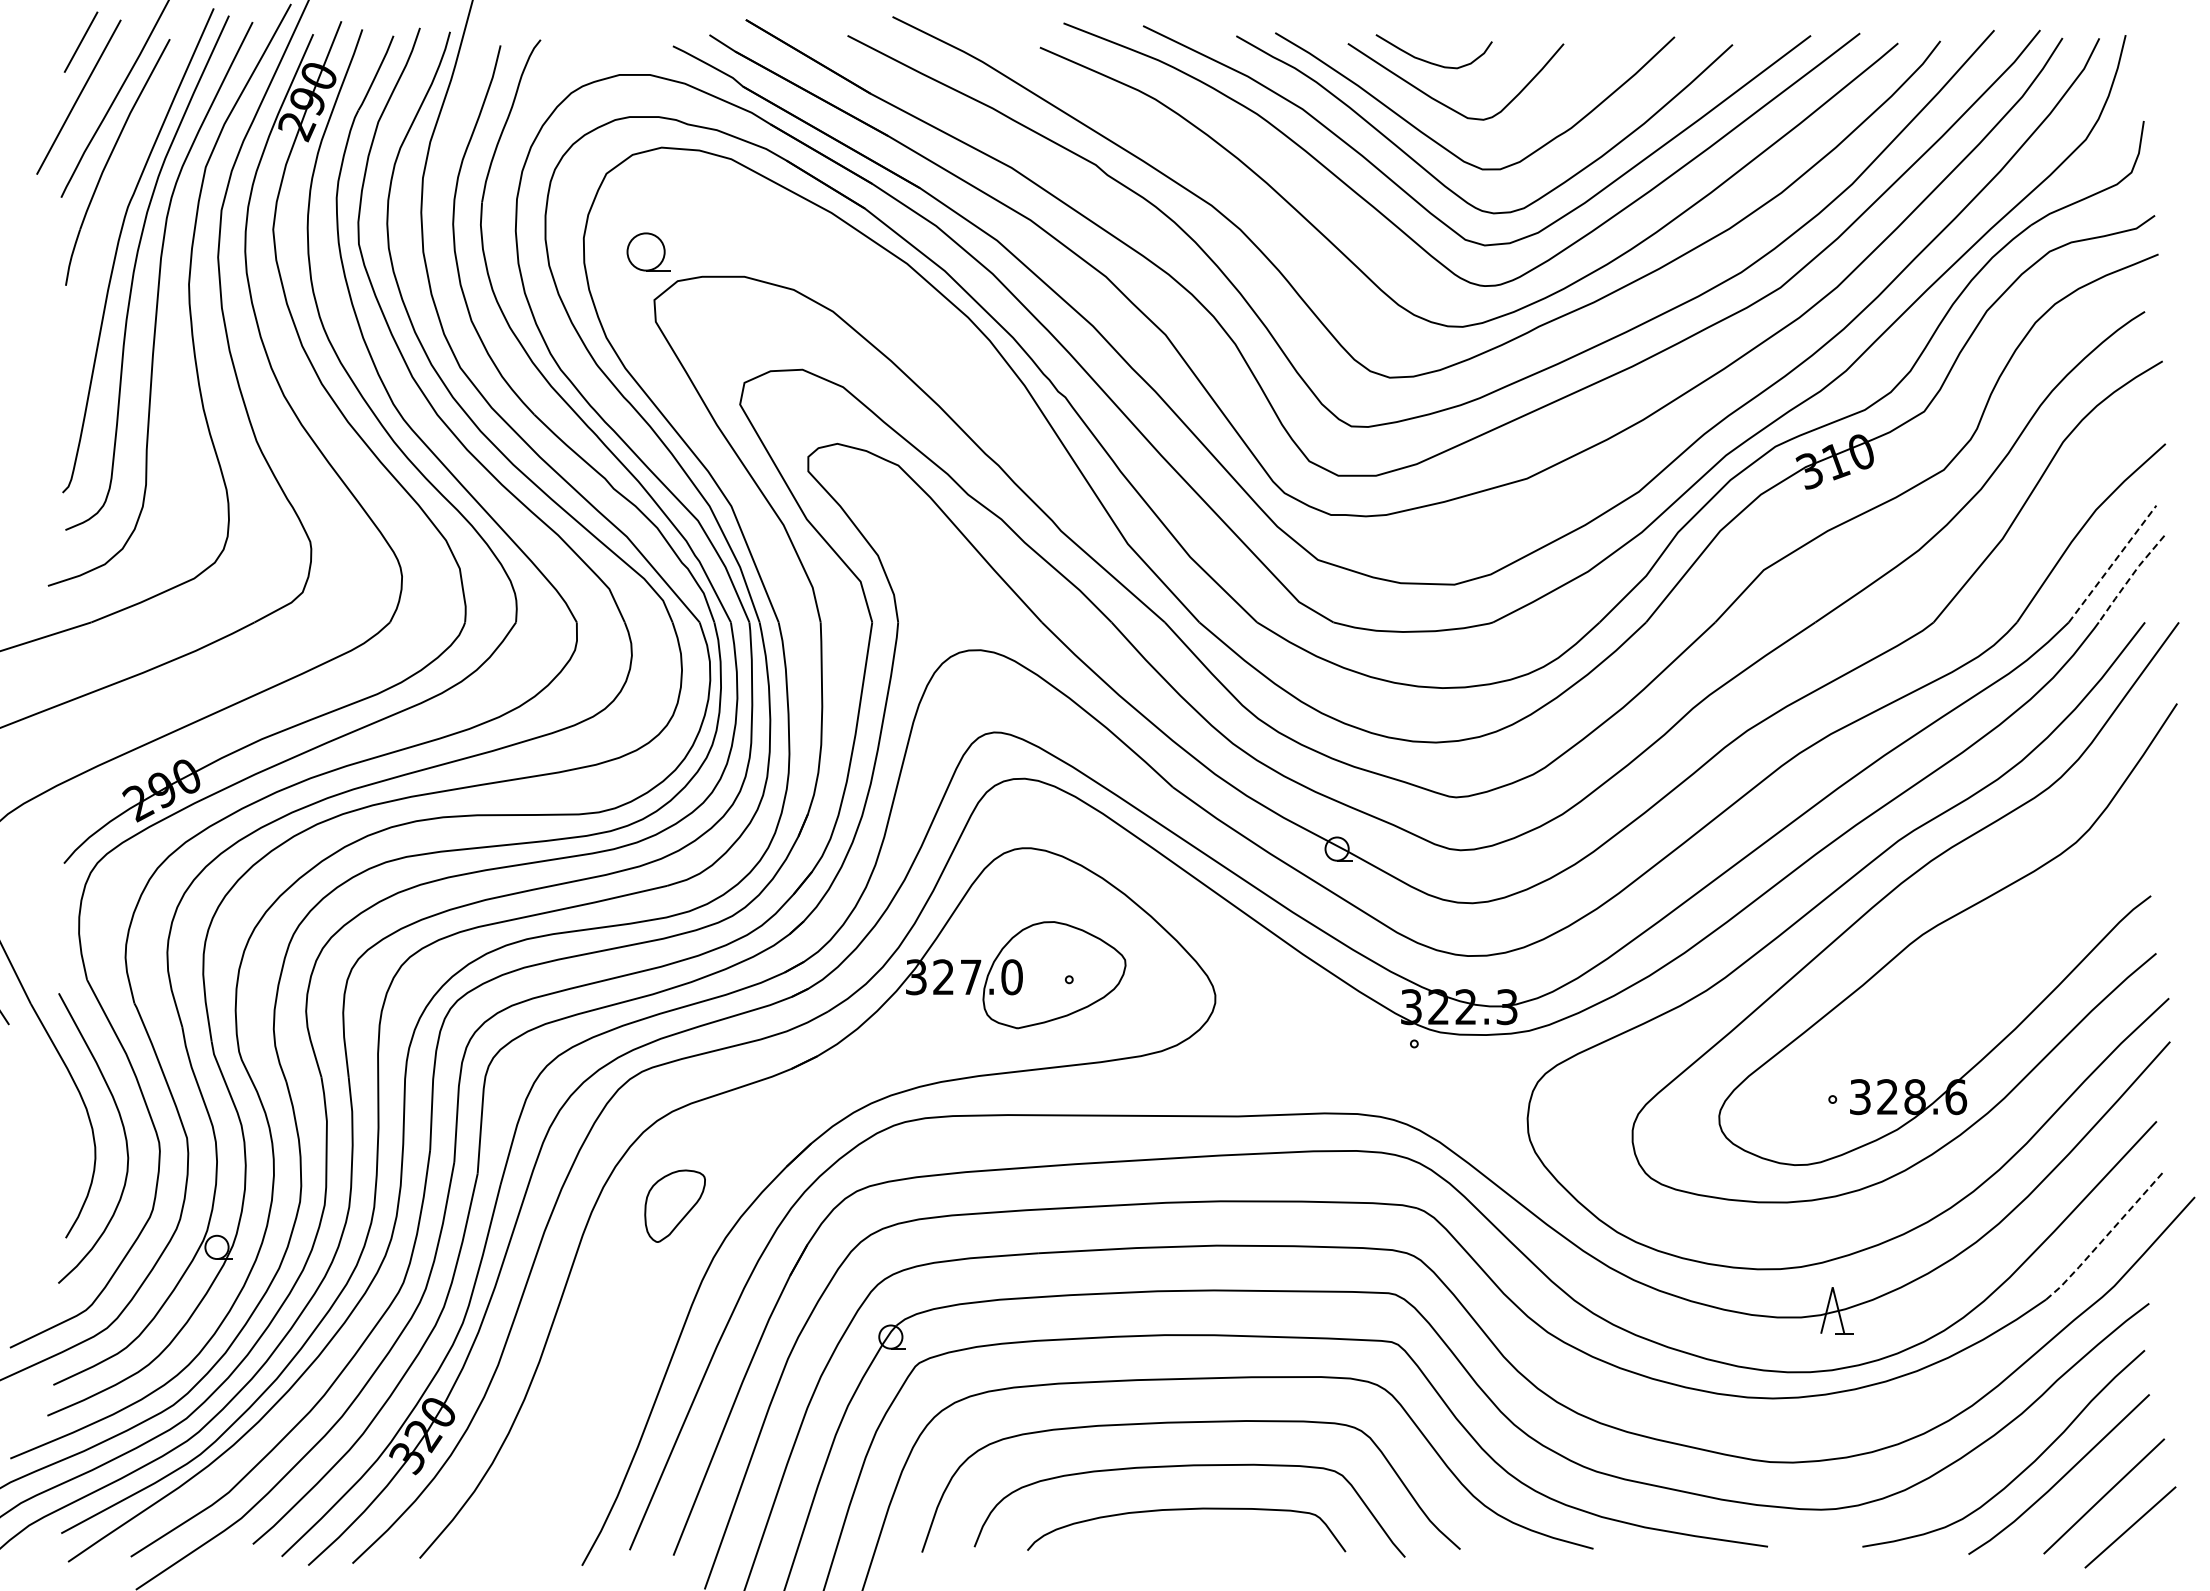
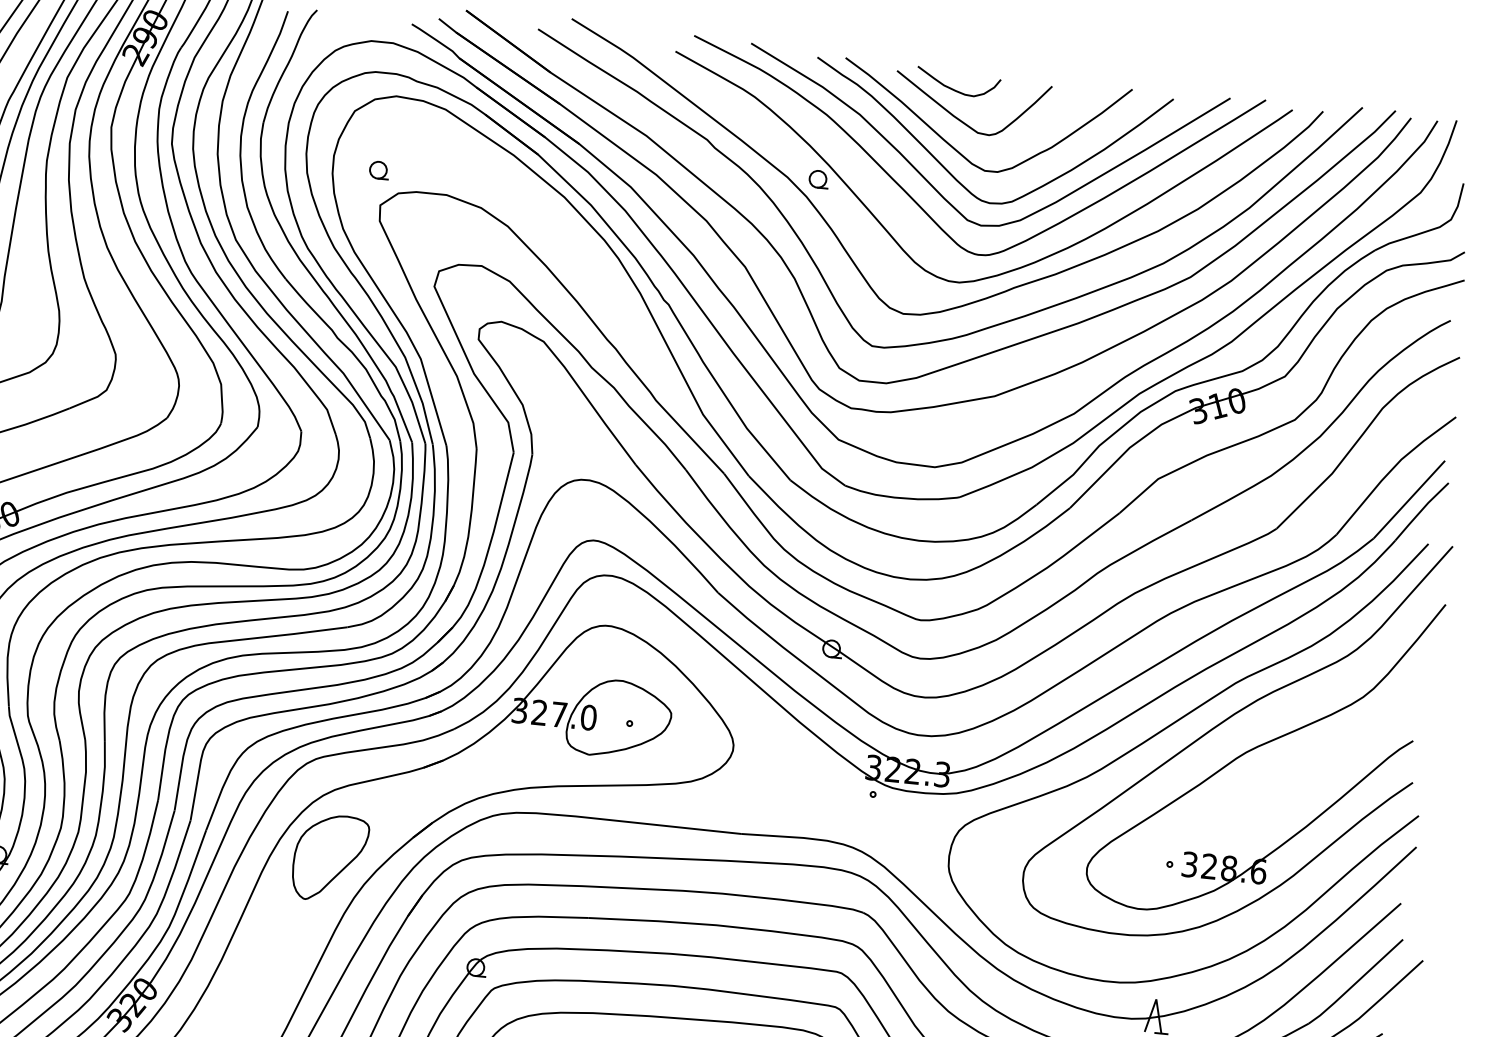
part: (1254, 203) -> (818, 178), added
part: (648, 251) -> (379, 169), size x0.62
line: (2112, 563) -> (1409, 499), dashed -> solid
line: (2130, 577) -> (1421, 510), dashed -> solid
part: (674, 1205) -> (329, 857), size x1.67
line: (2105, 1237) -> (1355, 983), dashed -> solid

